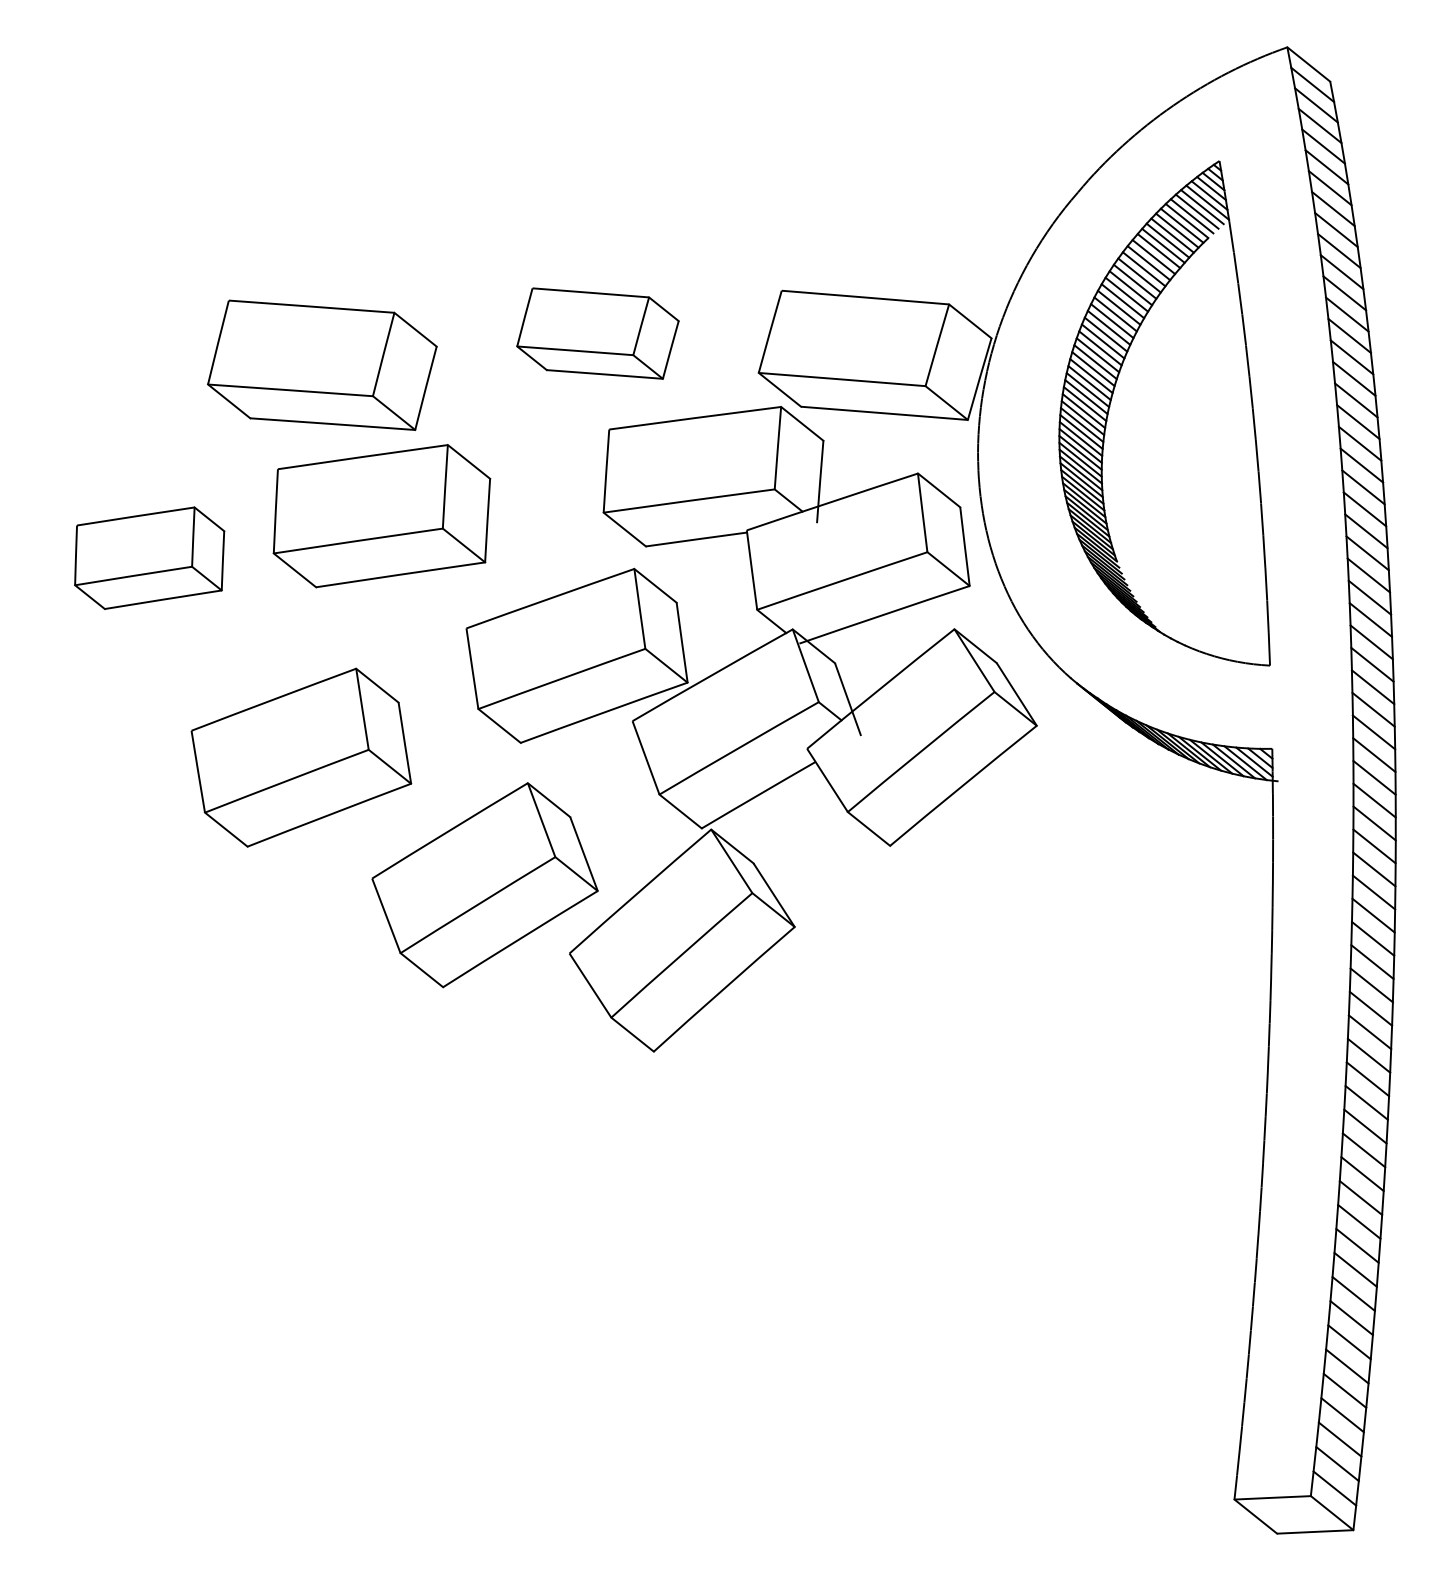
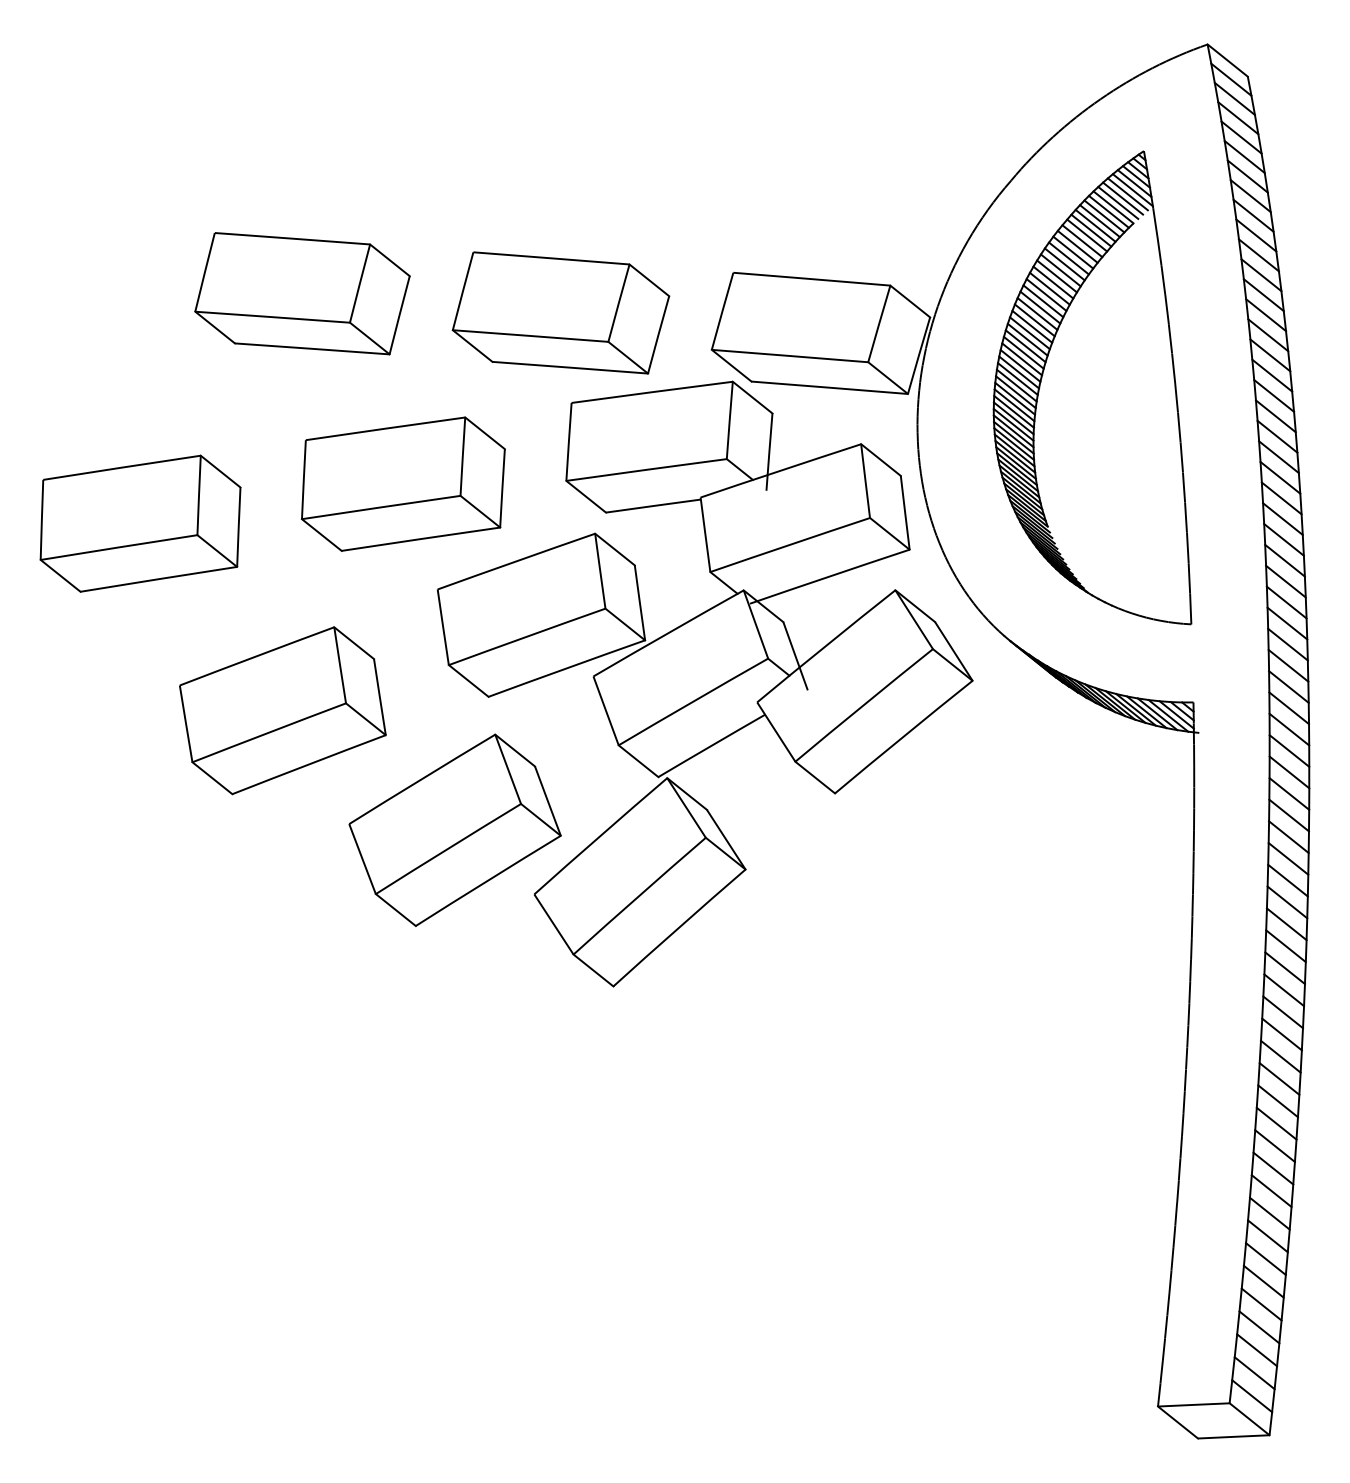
part: (597, 333) -> (560, 312), size x1.43
part: (322, 365) -> (302, 293), moved
part: (380, 515) -> (402, 483), moved
part: (149, 558) -> (140, 523), size x1.43

